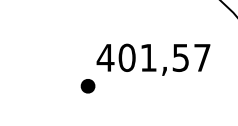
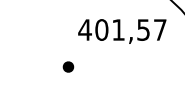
text: (153, 59) -> (122, 31), moved

